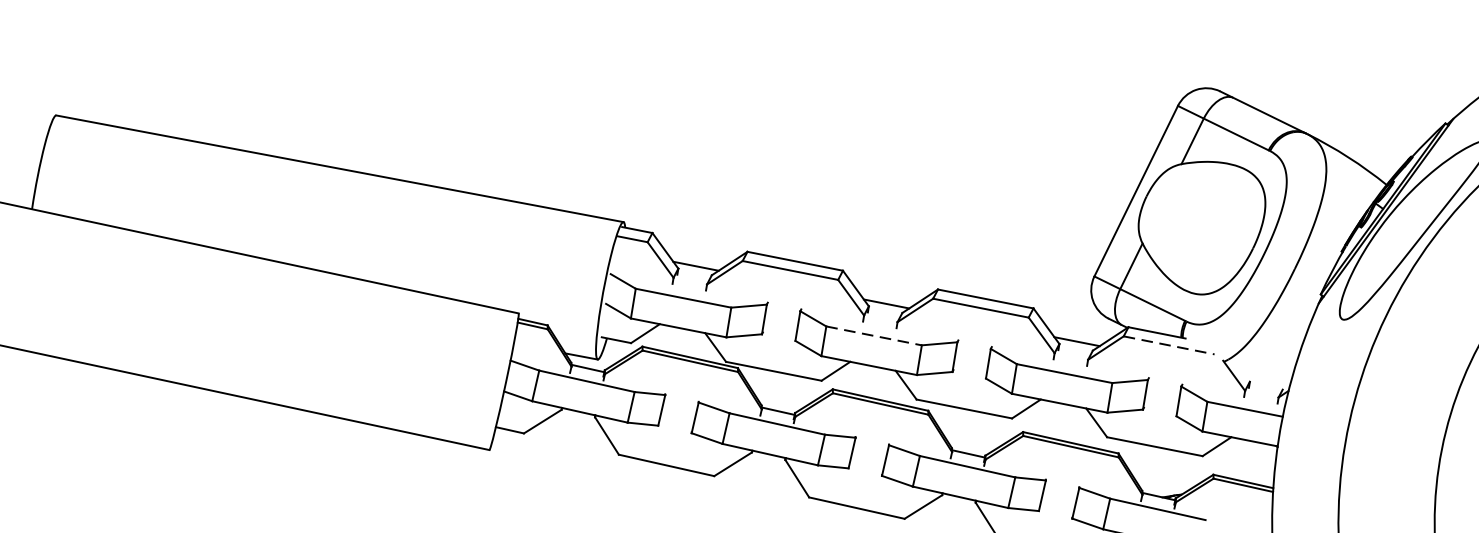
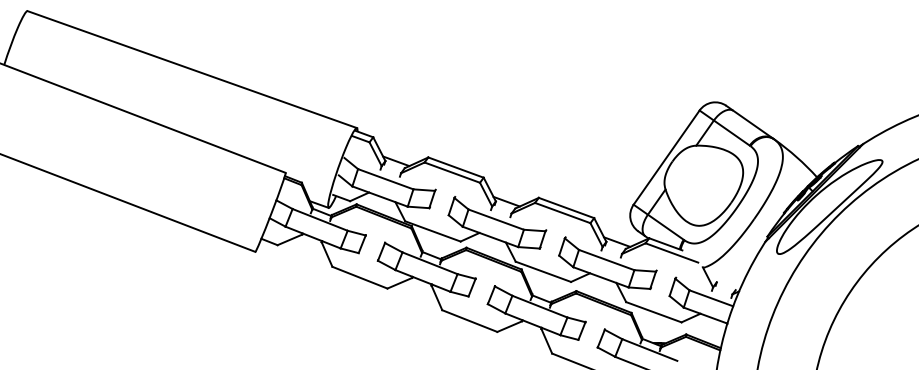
line: (874, 335) -> (496, 219), dashed -> solid
line: (1170, 346) -> (672, 253), dashed -> solid

